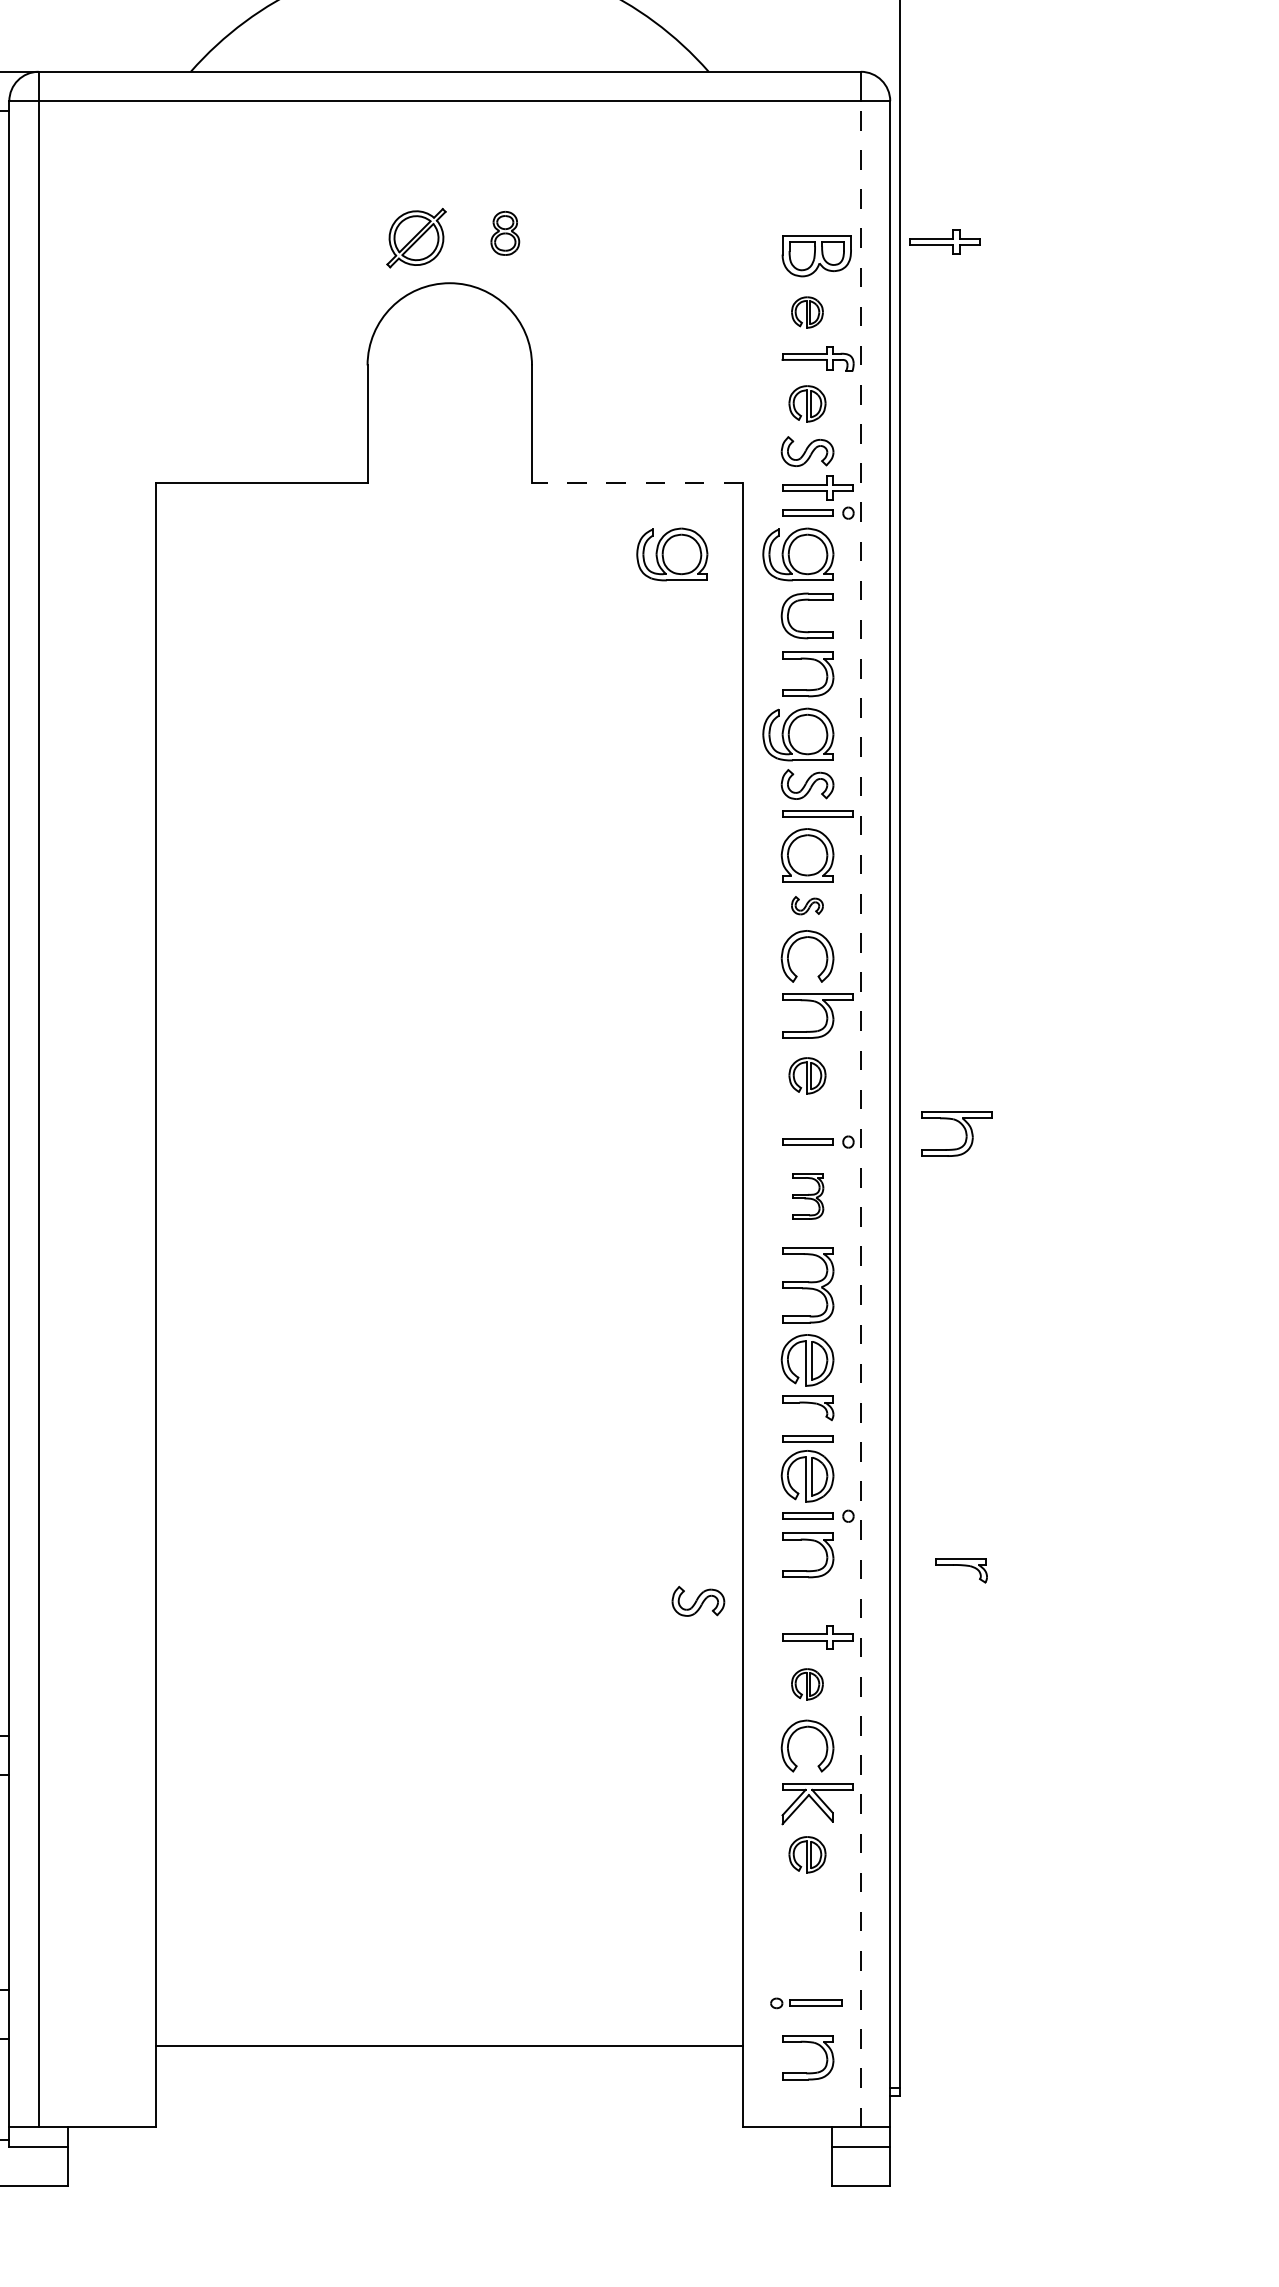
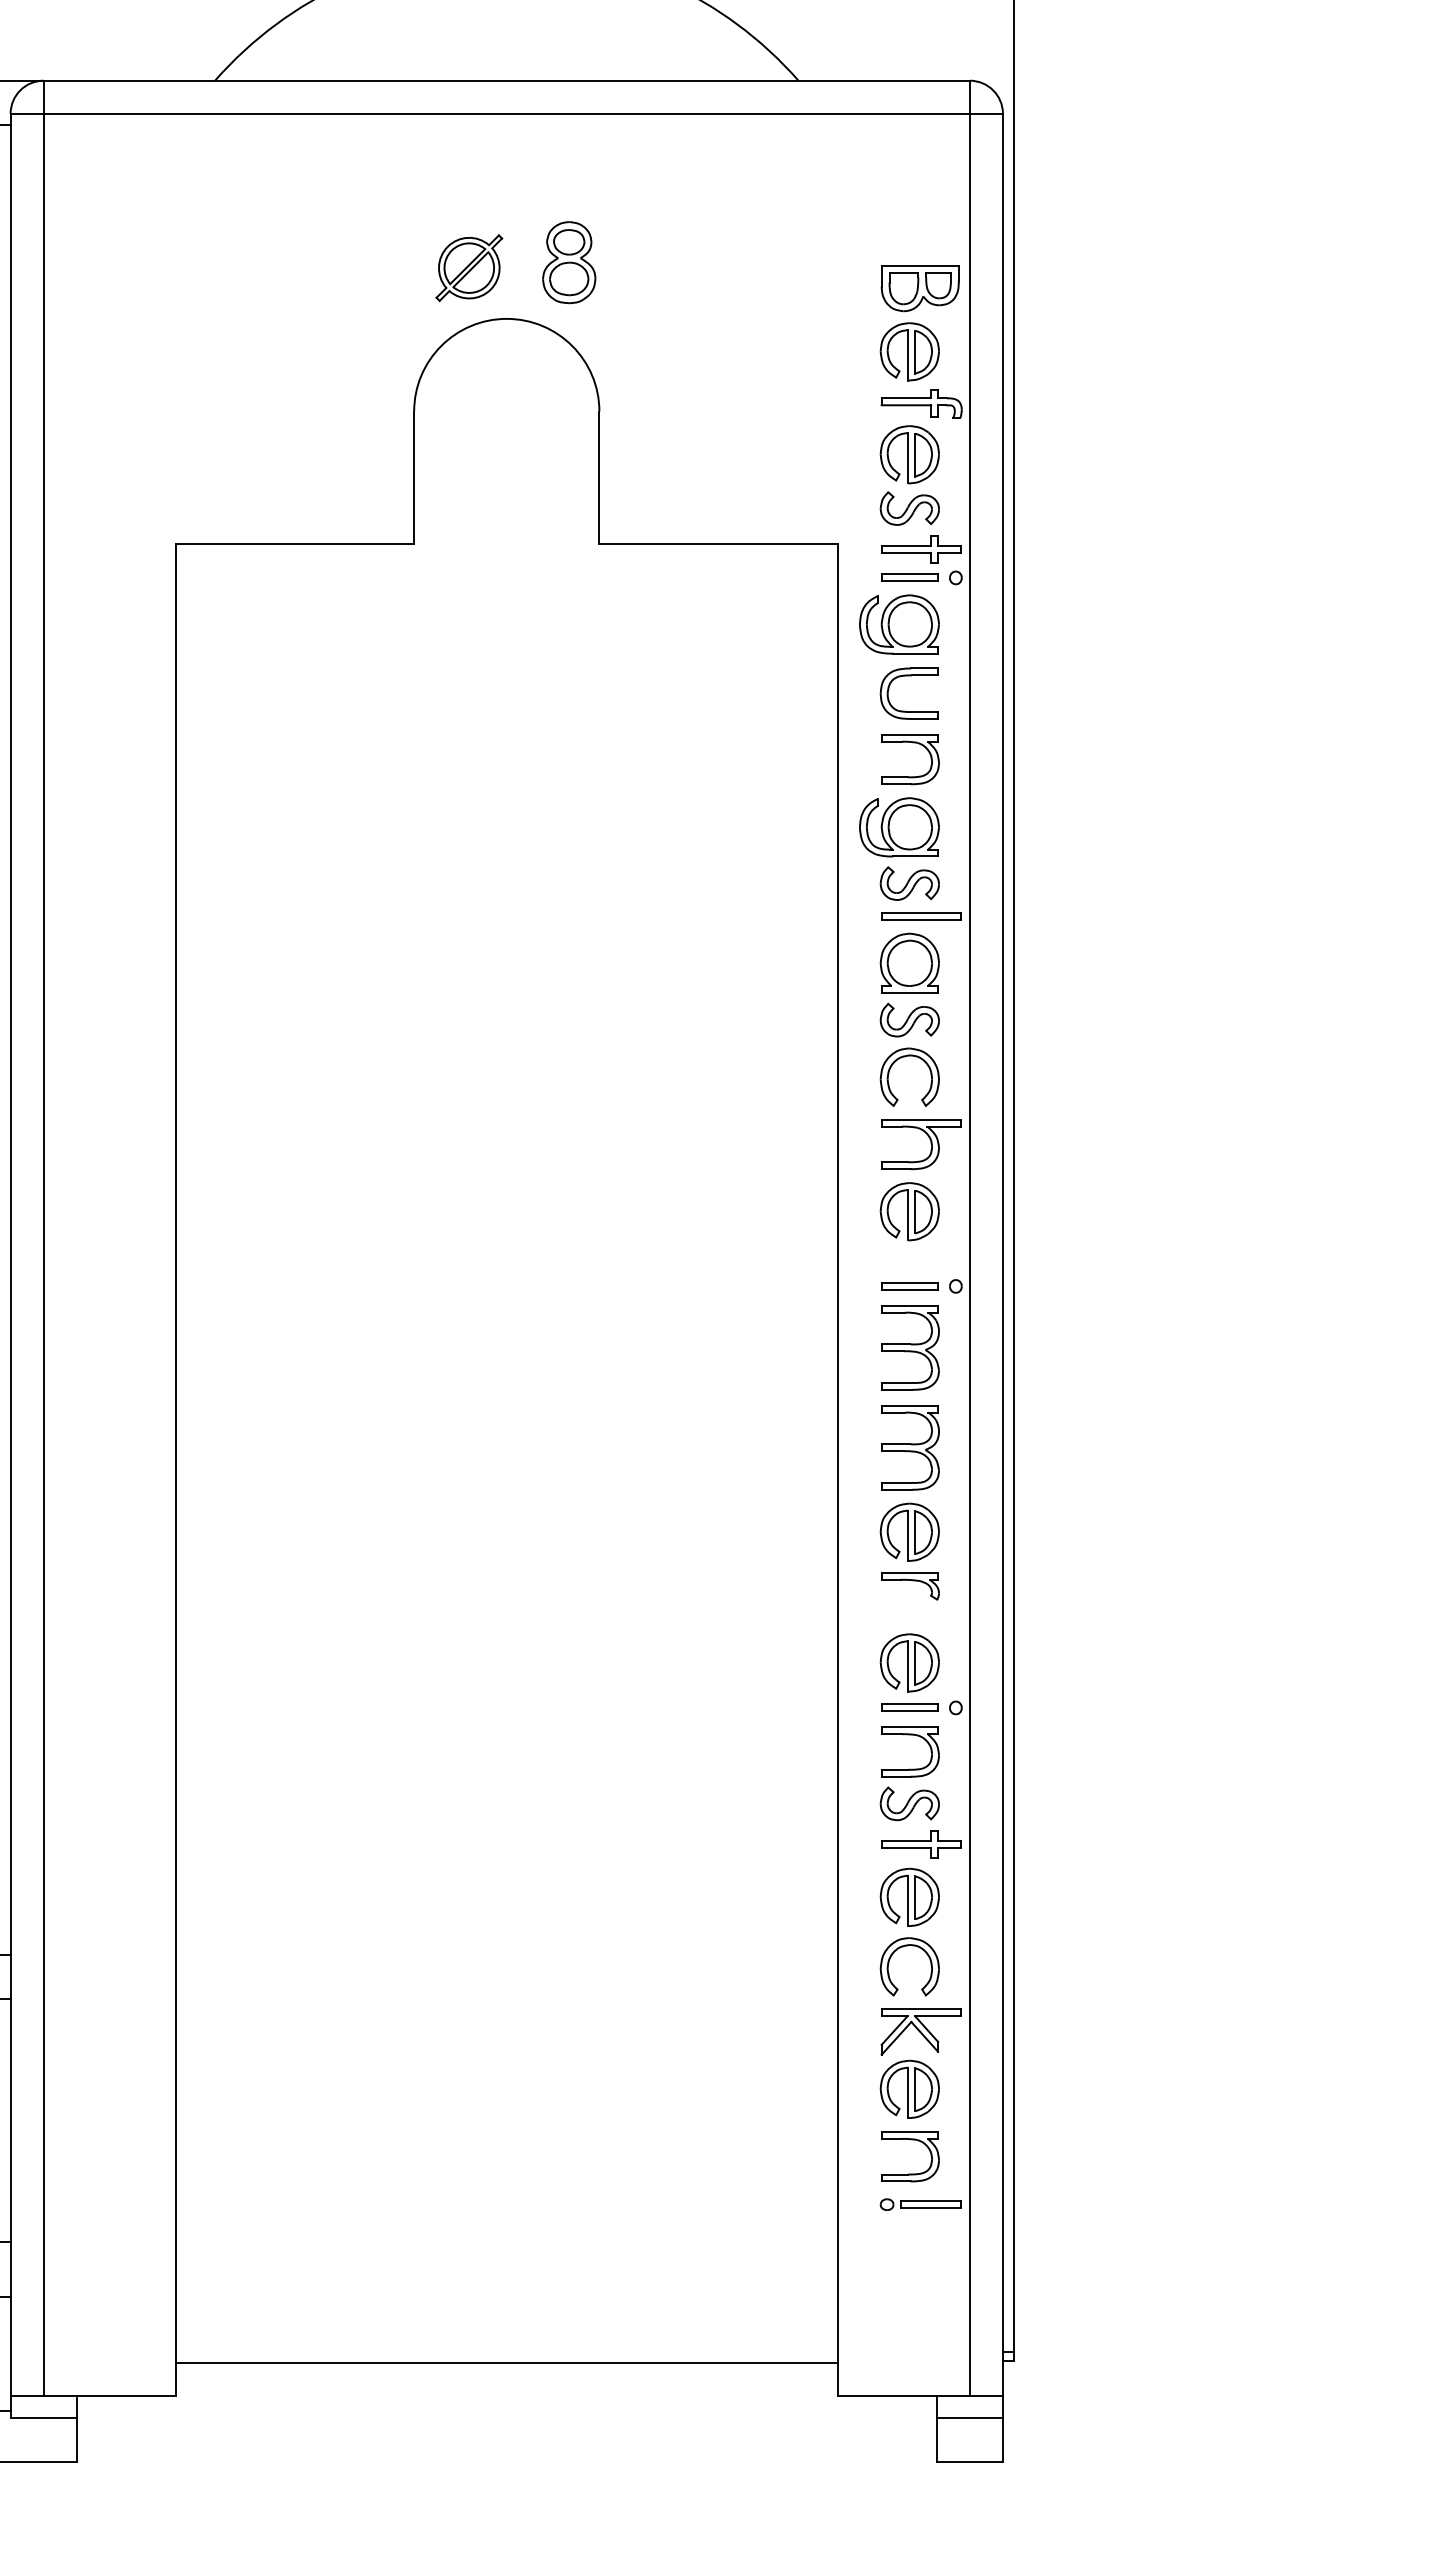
part: (505, 233) -> (569, 262), size x1.67
part: (944, 242) -> (1064, 272), removed
part: (807, 312) -> (909, 351), size x1.67
part: (807, 403) -> (909, 454), size x1.43
line: (636, 482) -> (717, 543), dashed -> solid
part: (672, 554) -> (757, 624), removed
part: (807, 905) -> (909, 1019), size x1.67
part: (807, 1075) -> (909, 1211), size x1.43
line: (860, 1113) -> (969, 1254), dashed -> solid
part: (965, 1133) -> (1087, 1276), removed
part: (808, 1196) -> (910, 1347), size x1.67
part: (807, 1438) -> (909, 1620), removed
part: (961, 1570) -> (1083, 1769), removed
part: (698, 1601) -> (909, 1803), moved
part: (807, 1683) -> (909, 1896), size x1.67
part: (807, 1854) -> (909, 2088), size x1.43
part: (806, 2003) -> (920, 2204), moved
part: (808, 2043) -> (910, 2140), moved
line: (449, 2045) -> (506, 2363), moved

